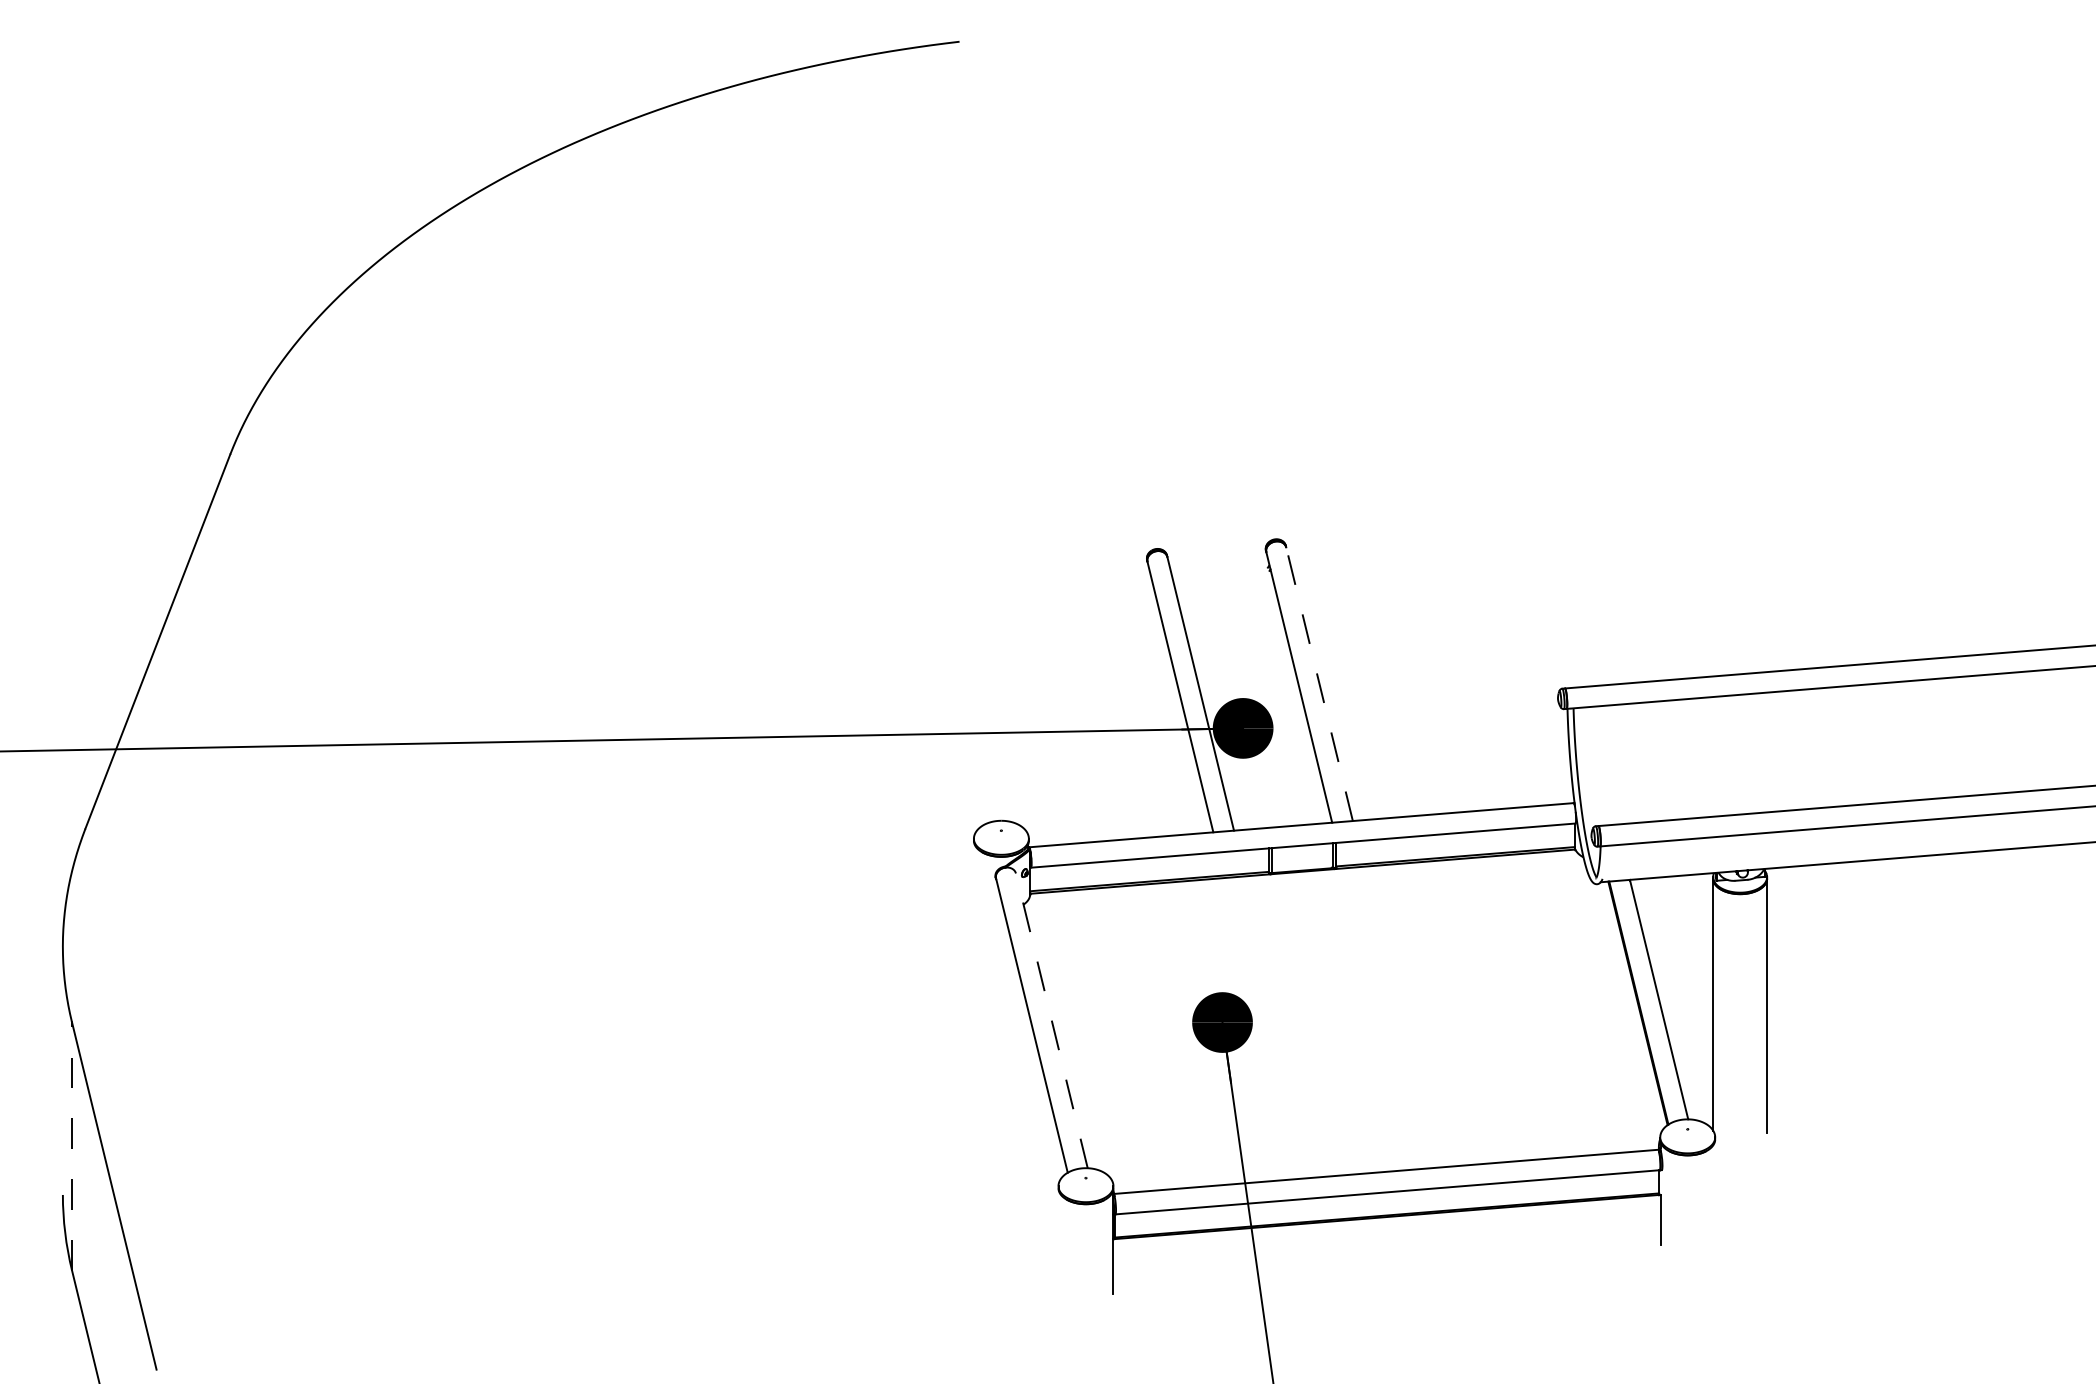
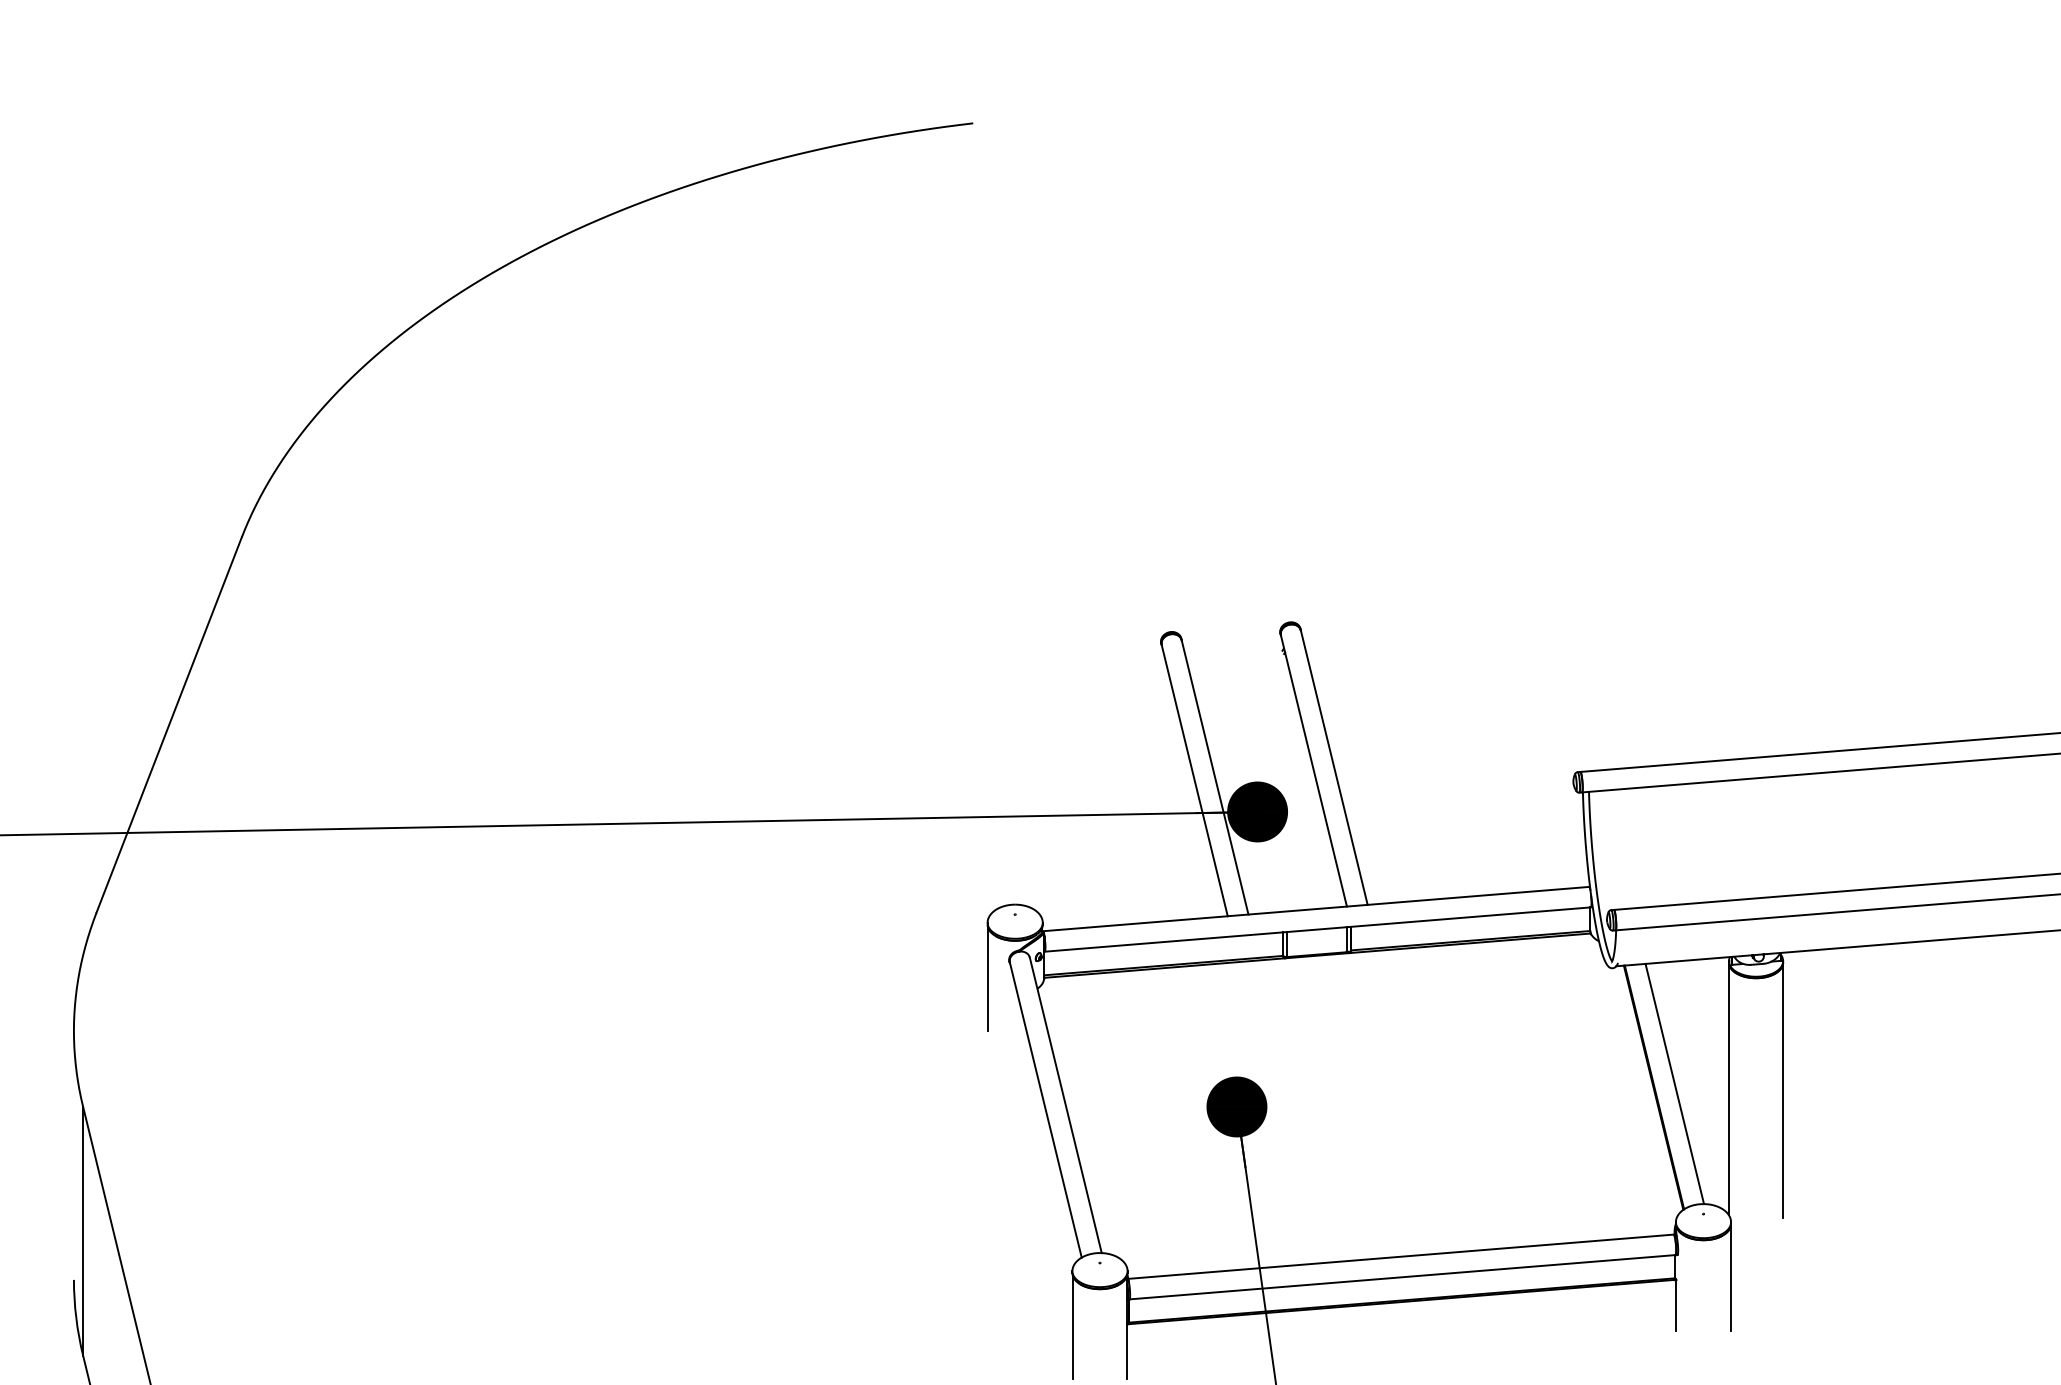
line: (1319, 684) -> (1334, 767), dashed -> solid
line: (974, 894) -> (988, 978), added
line: (1051, 1020) -> (1065, 1104), dashed -> solid
line: (72, 1145) -> (83, 1230), dashed -> solid
line: (1714, 1193) -> (1730, 1278), added
line: (1058, 1242) -> (1072, 1327), added

